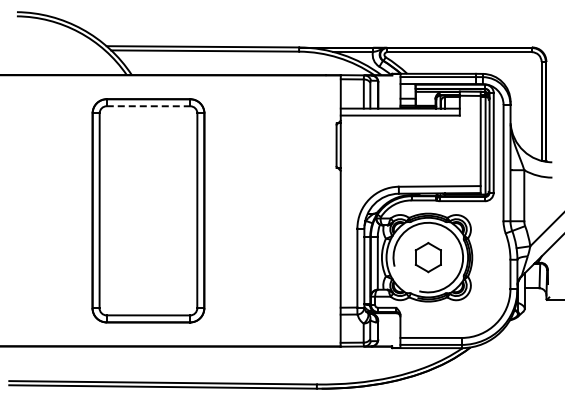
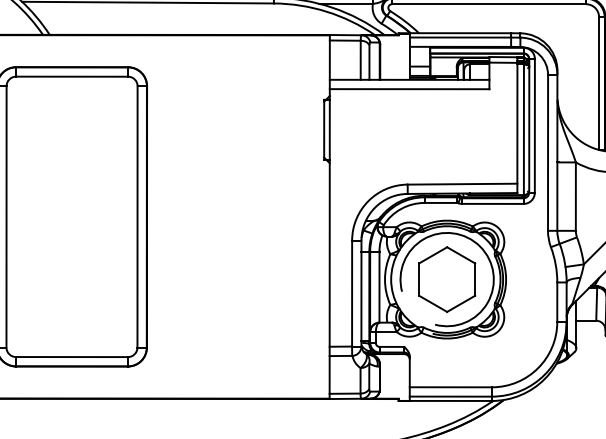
line: (148, 106) -> (72, 77), dashed -> solid
part: (428, 257) -> (447, 279), size x1.67

